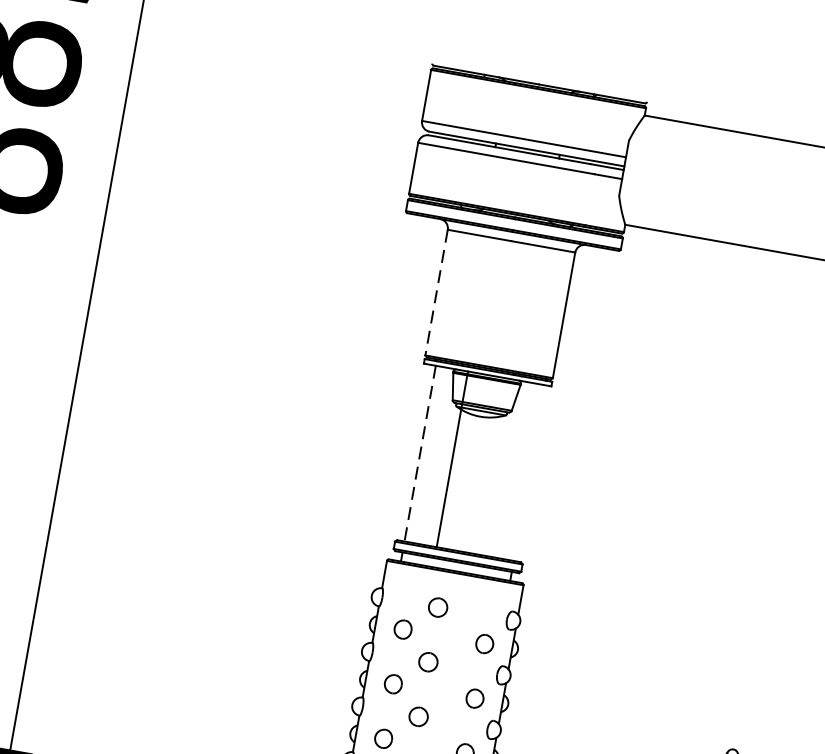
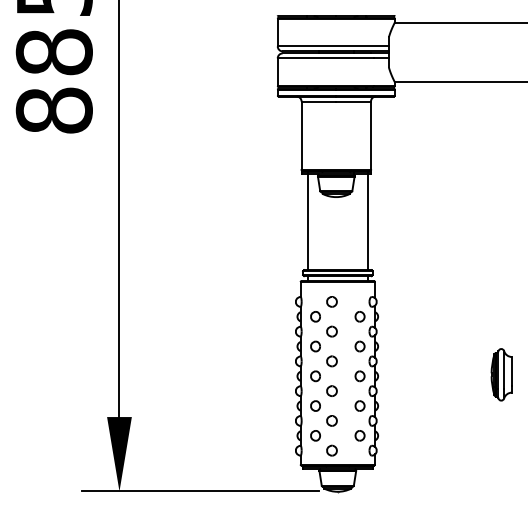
line: (436, 294) -> (301, 136), dashed -> solid
line: (420, 454) -> (308, 222), dashed -> solid
line: (452, 459) -> (367, 222), moved

